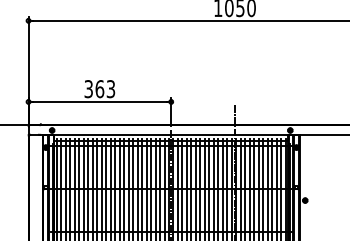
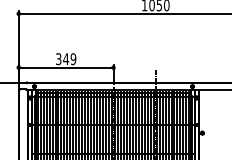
text: (104, 89) -> (69, 59), 363 -> 349

